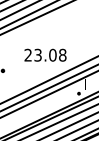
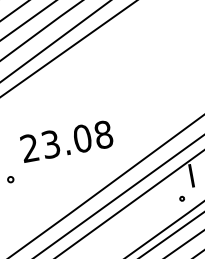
text: (45, 54) -> (66, 139), moved

